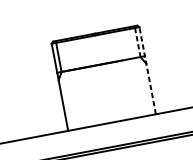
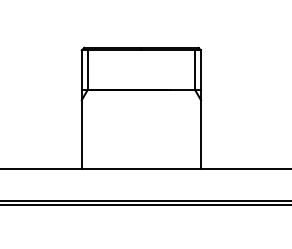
line: (138, 42) -> (195, 70), dashed -> solid
line: (147, 70) -> (201, 109), dashed -> solid

